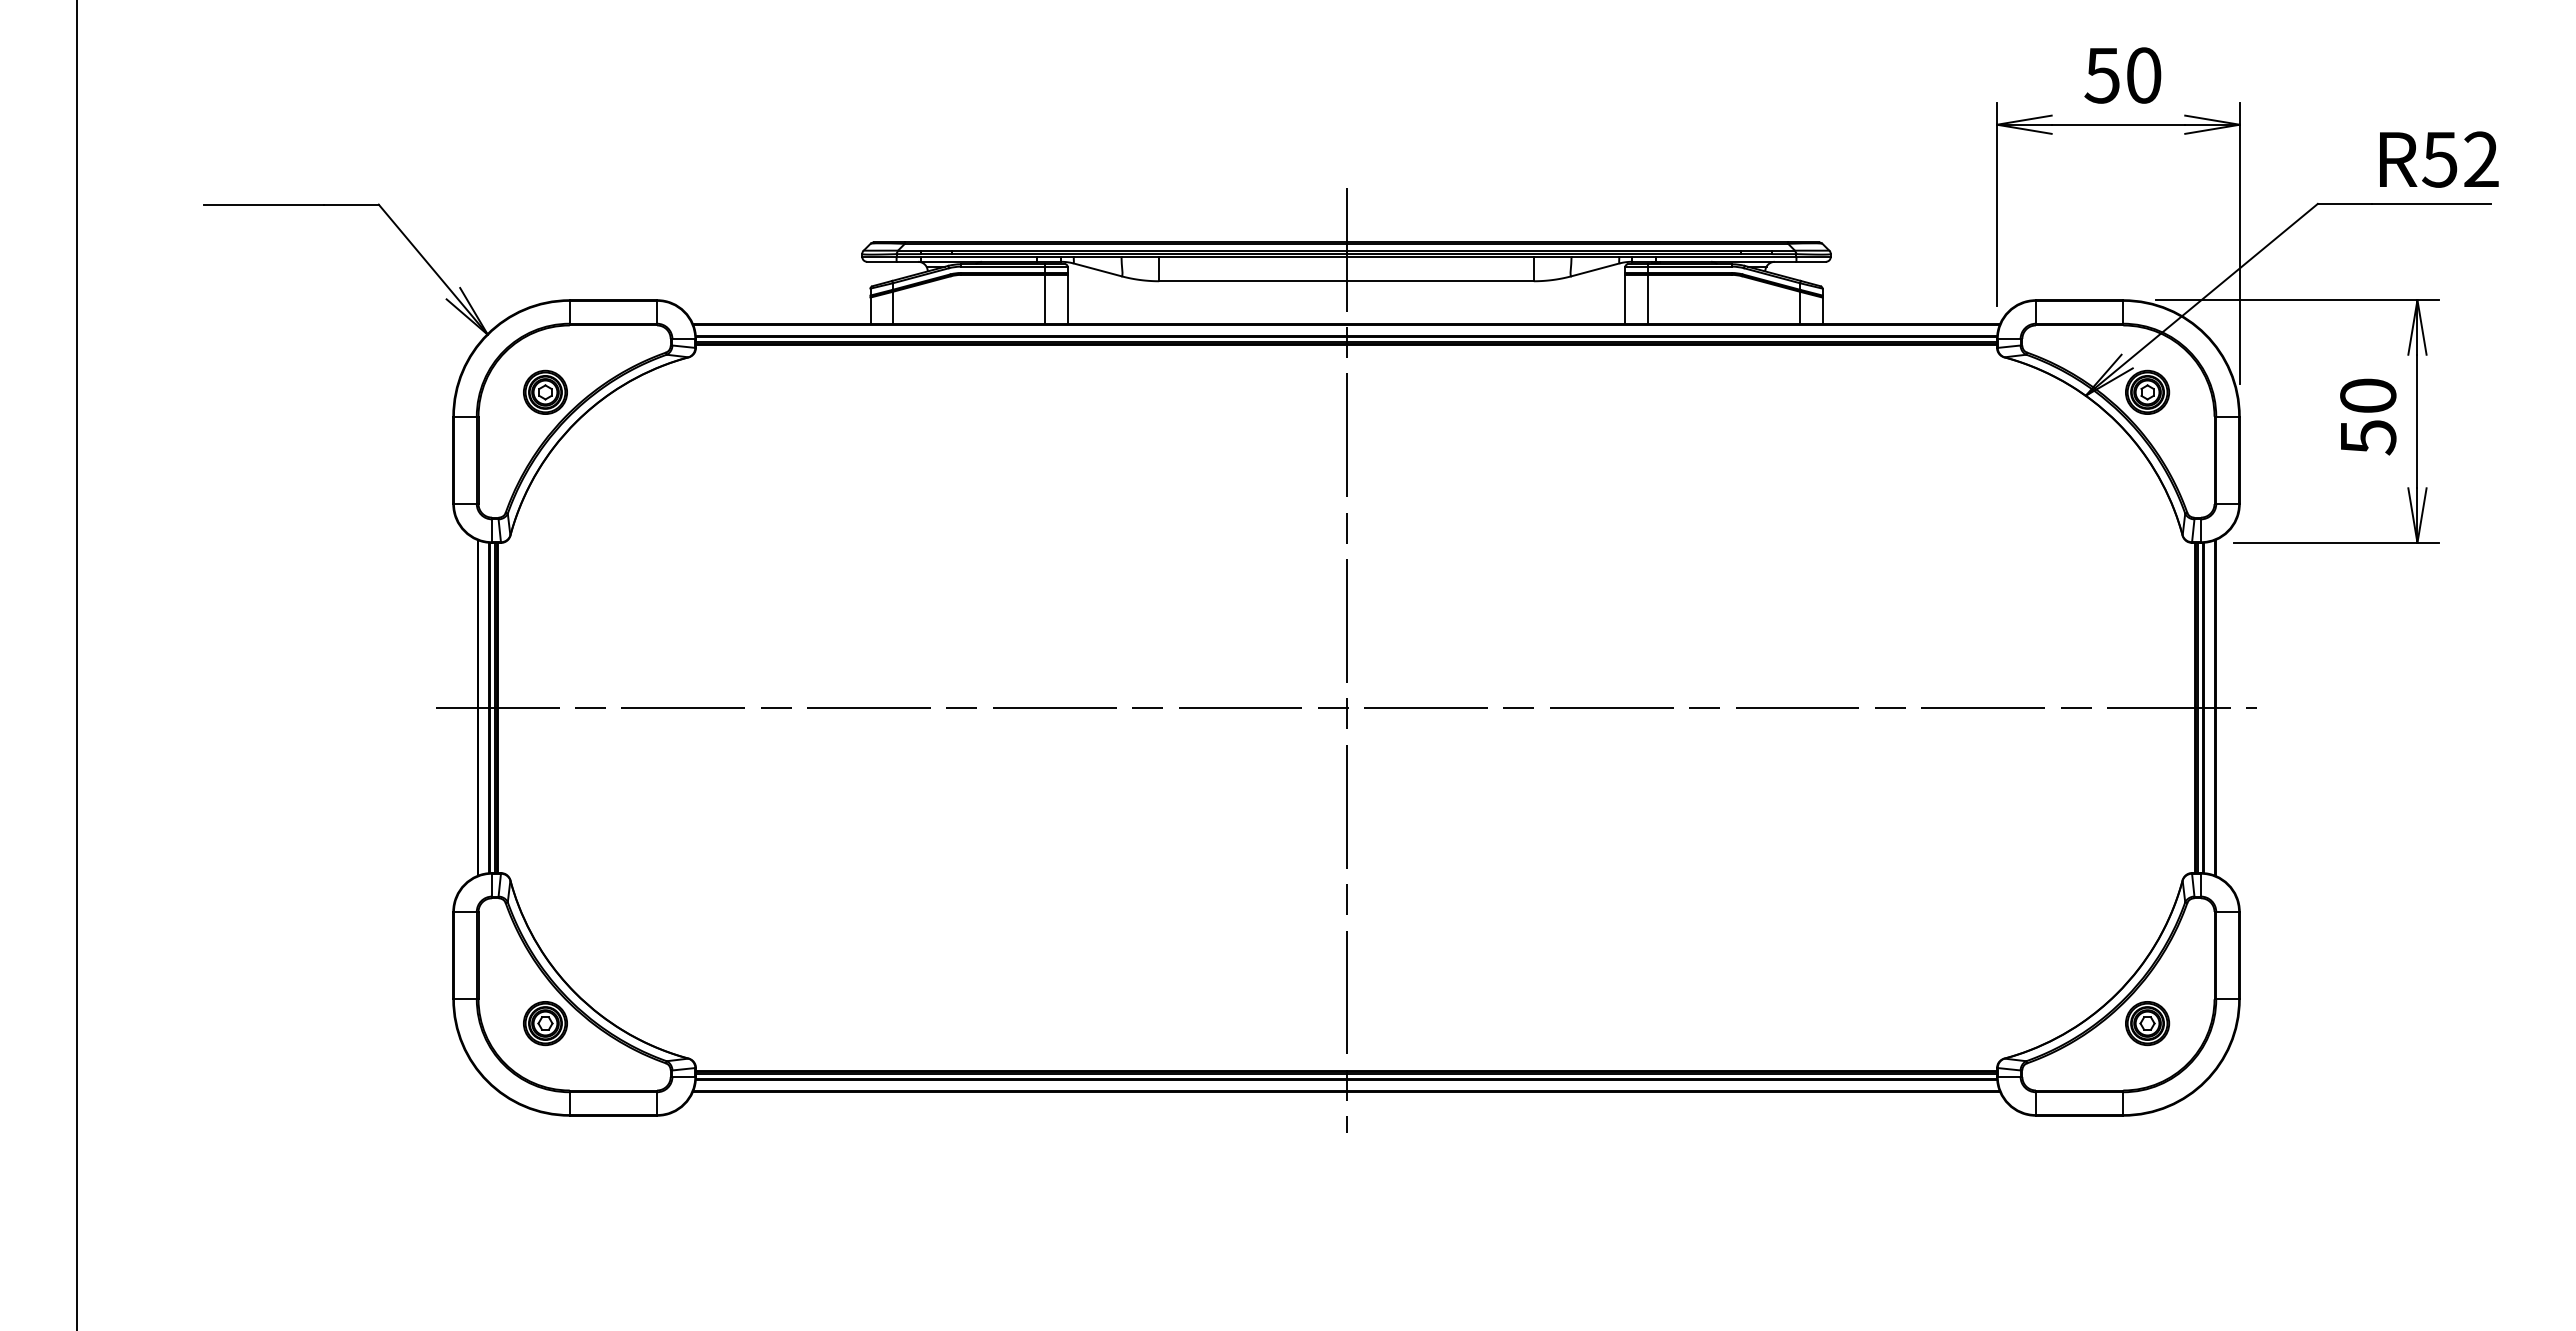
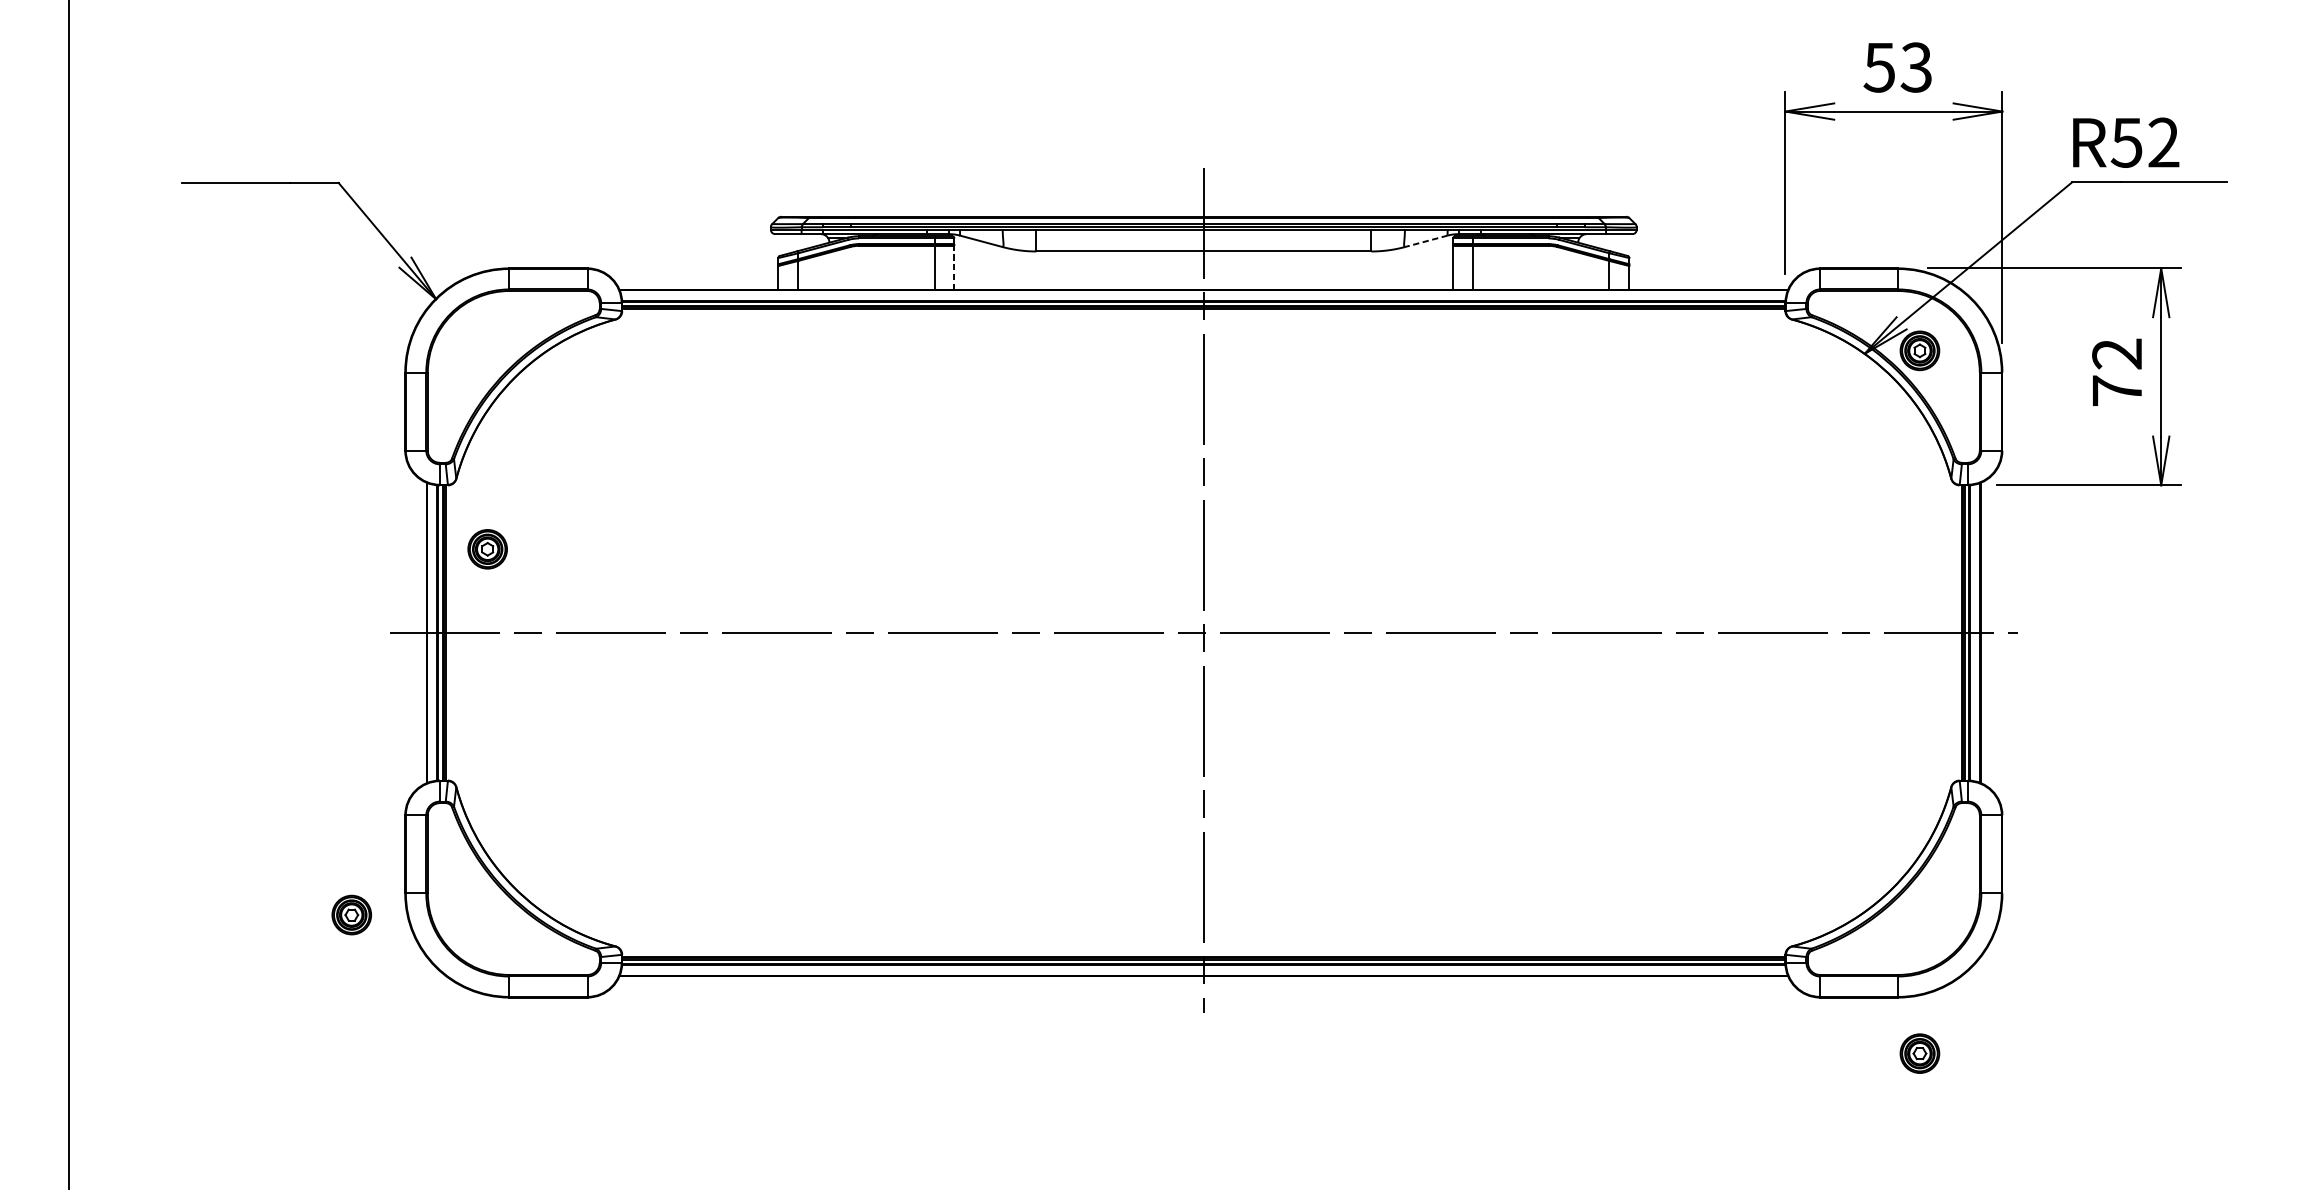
text: (2143, 75) -> (1916, 67), 50 -> 53
text: (2439, 159) -> (2126, 142), moved
line: (1595, 269) -> (1426, 240), solid -> dashed
line: (1067, 299) -> (954, 267), solid -> dashed
part: (545, 391) -> (487, 548), moved
text: (2368, 416) -> (2117, 372), 50 -> 72
part: (545, 1023) -> (351, 915), moved
part: (2147, 1023) -> (1919, 1053), moved

